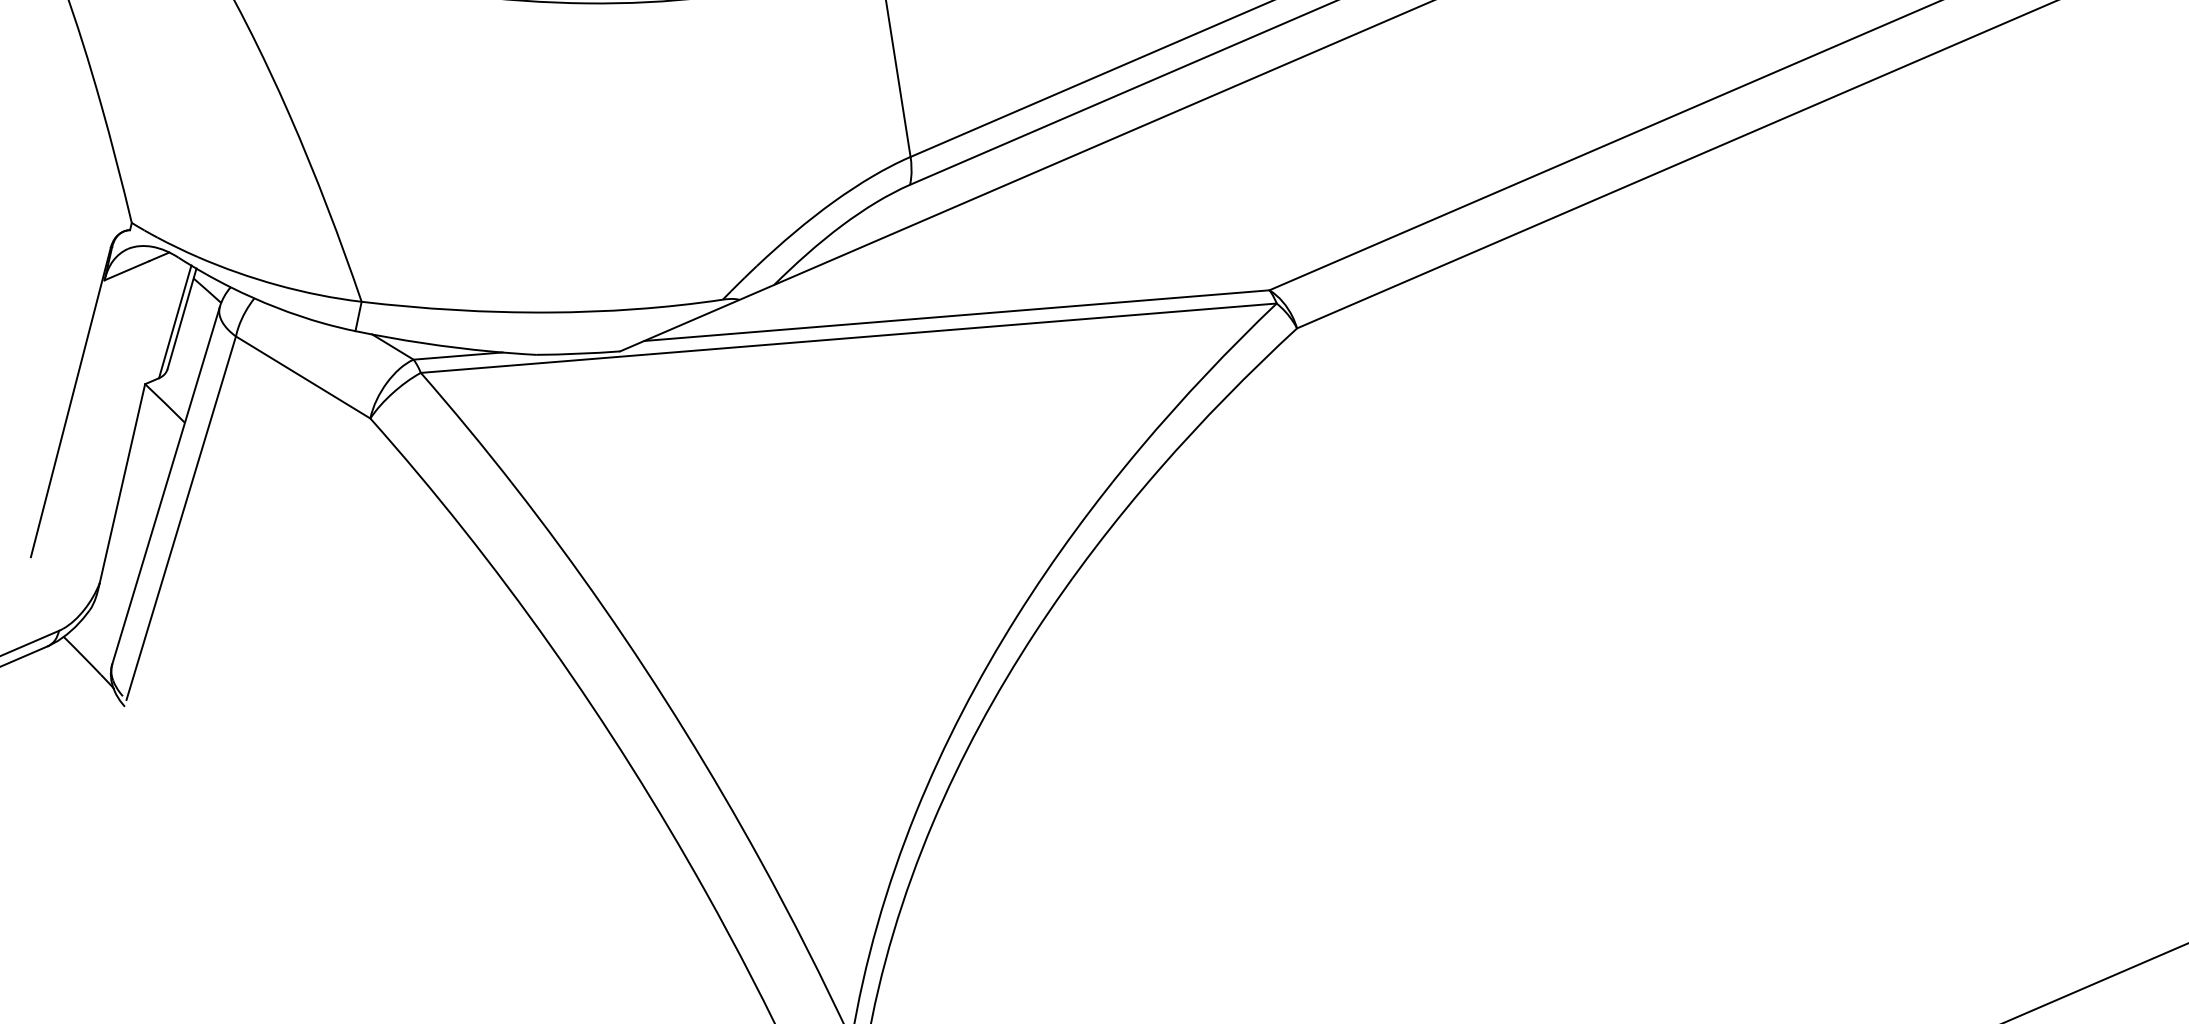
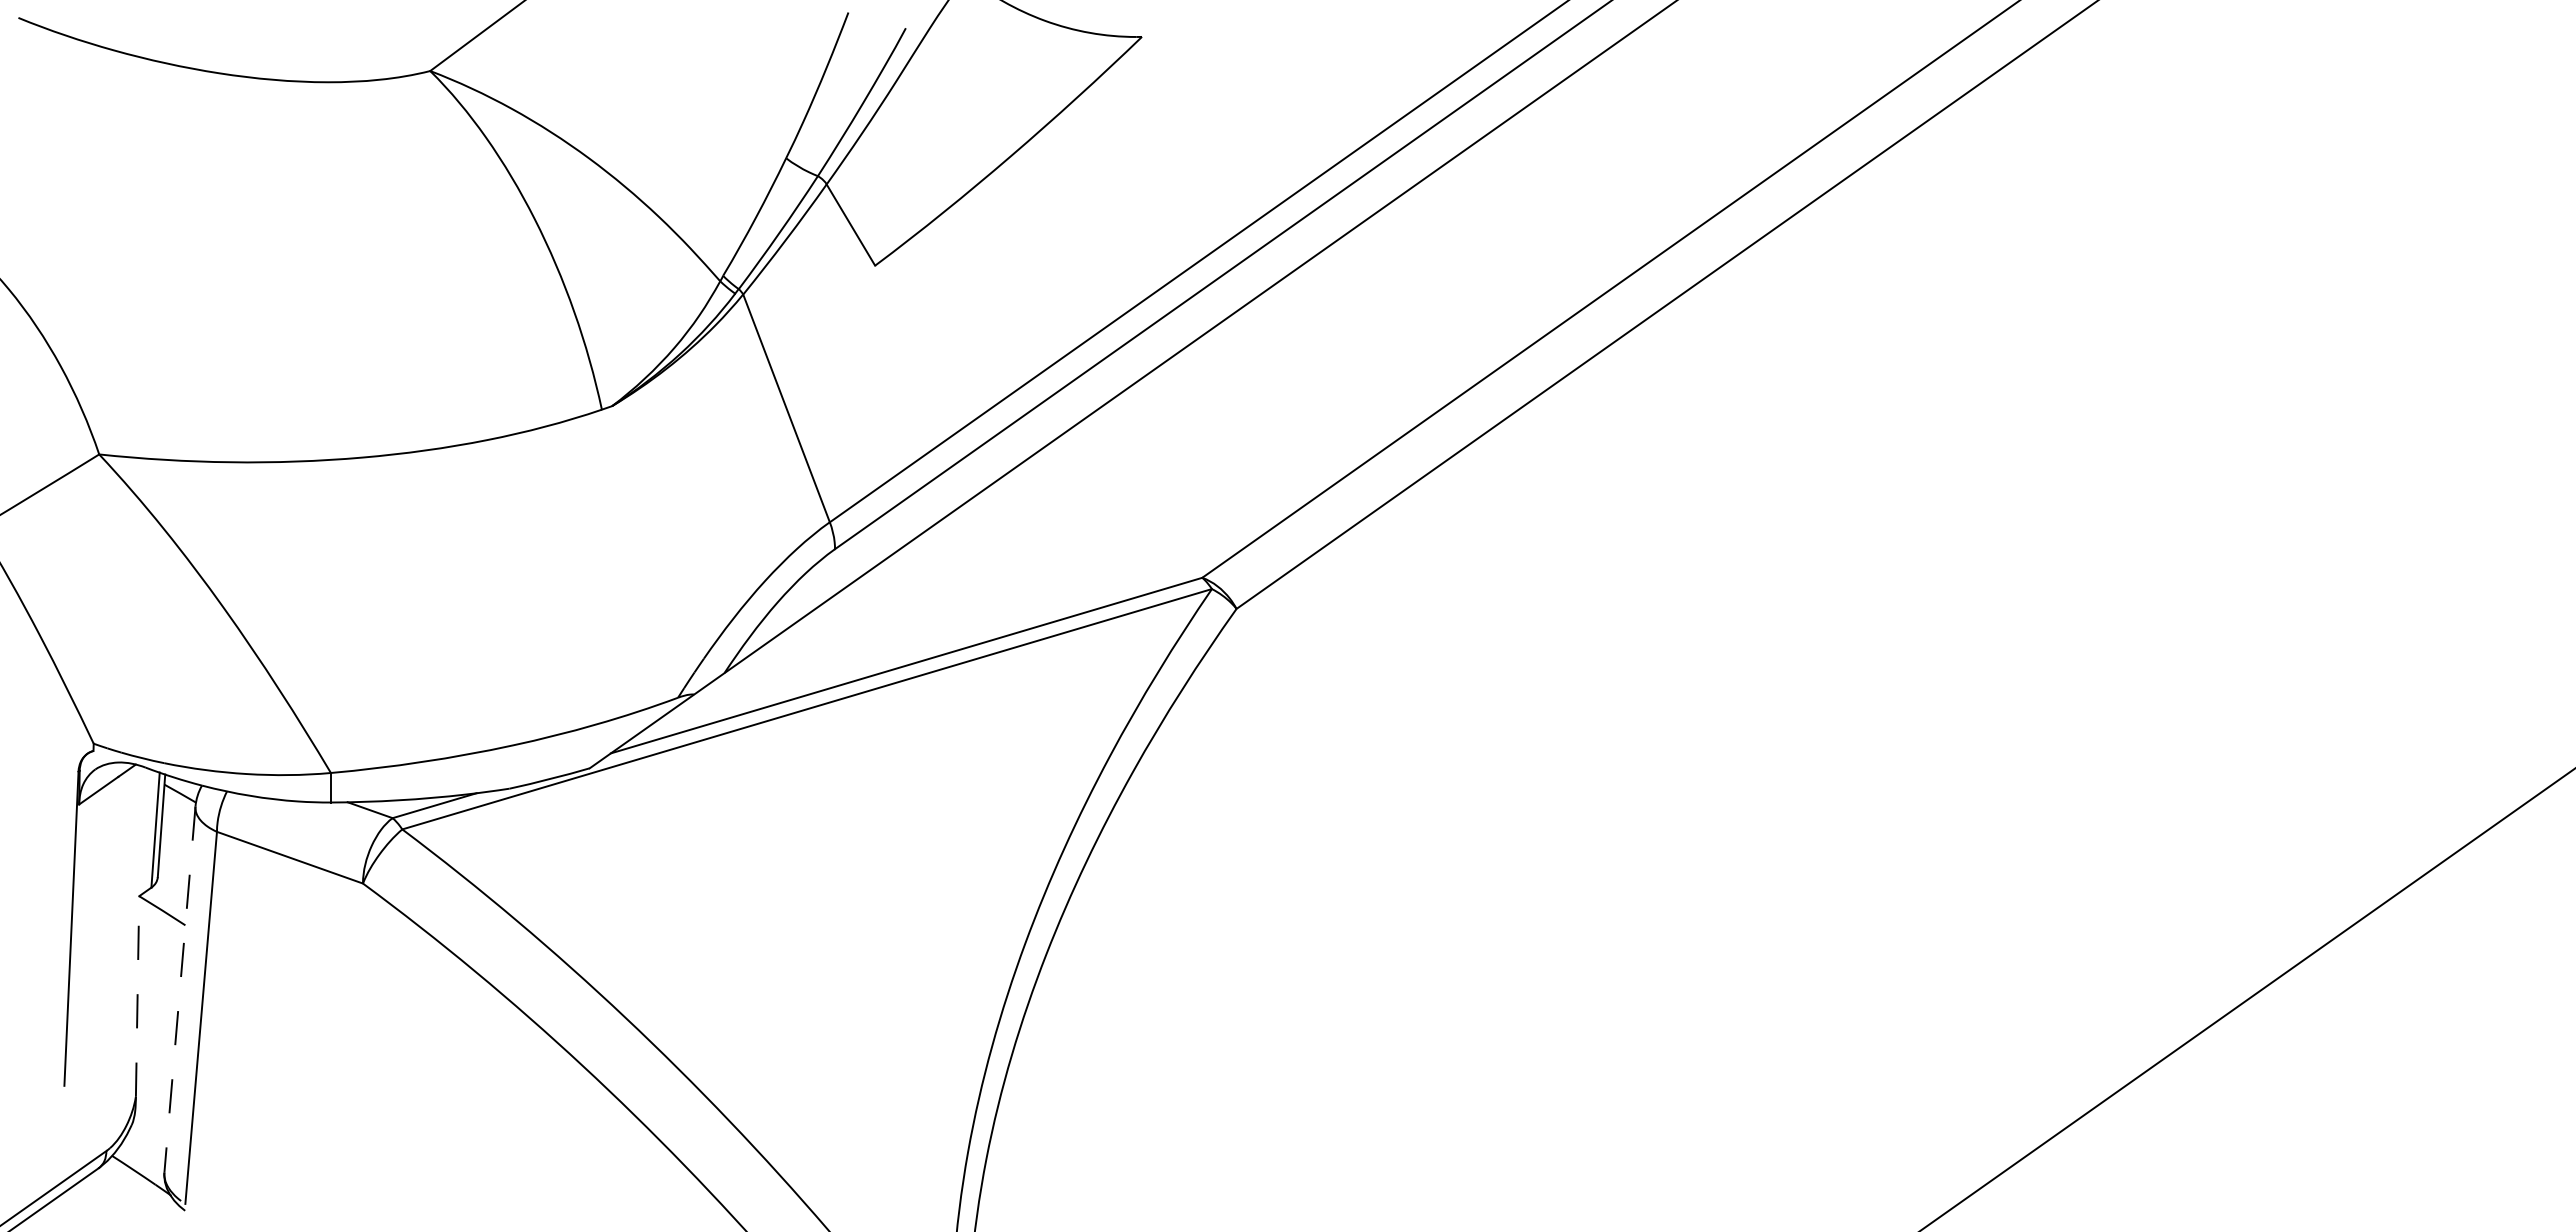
line: (122, 482) -> (137, 995), solid -> dashed
line: (165, 485) -> (179, 989), solid -> dashed

